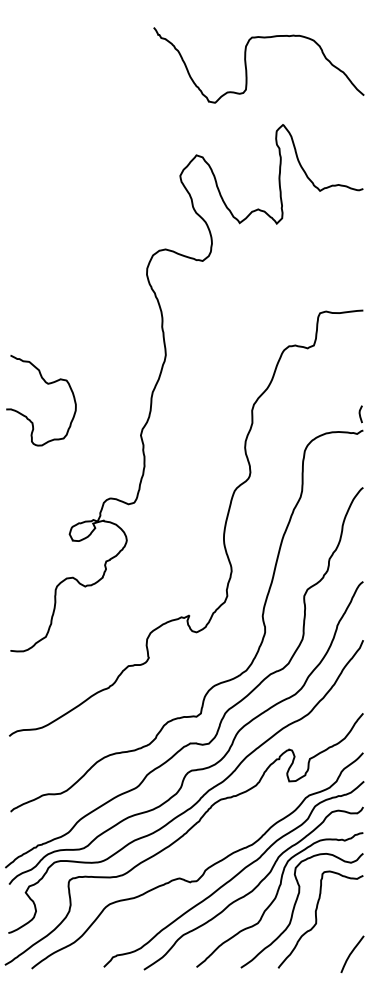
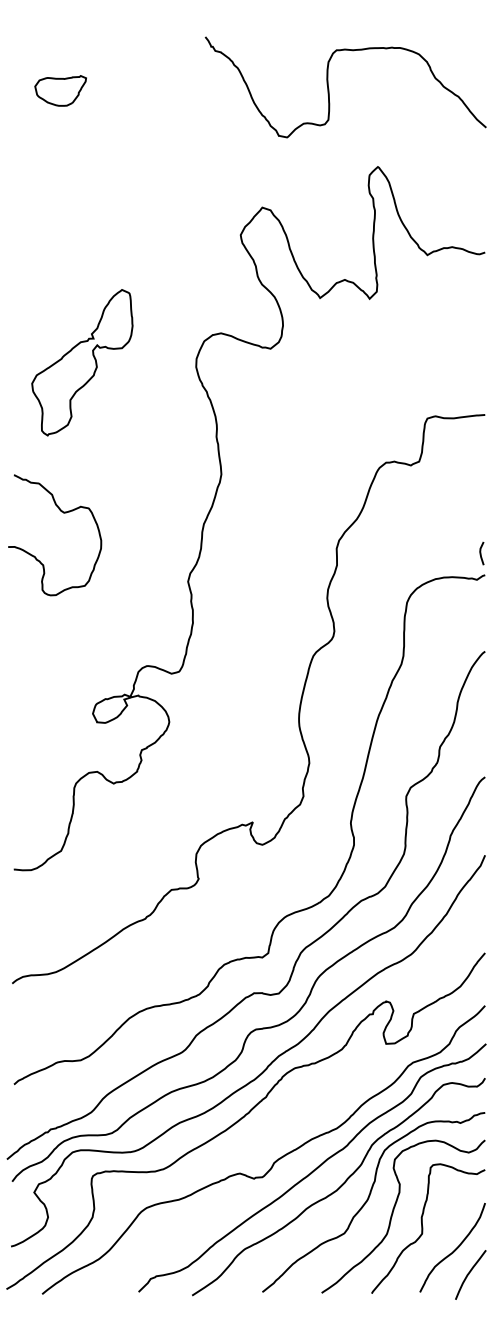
part: (45, 67) -> (60, 90), added
part: (61, 271) -> (82, 362), added
curve: (340, 934) -> (454, 1248), added

